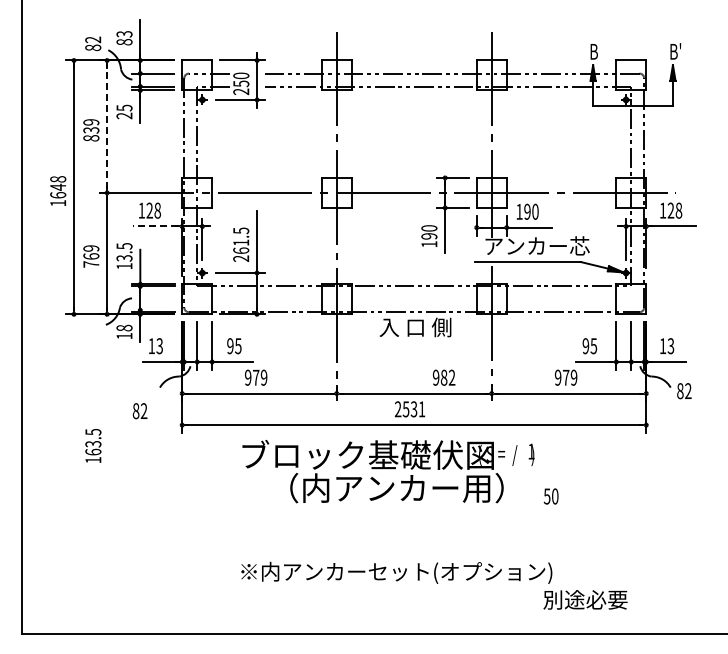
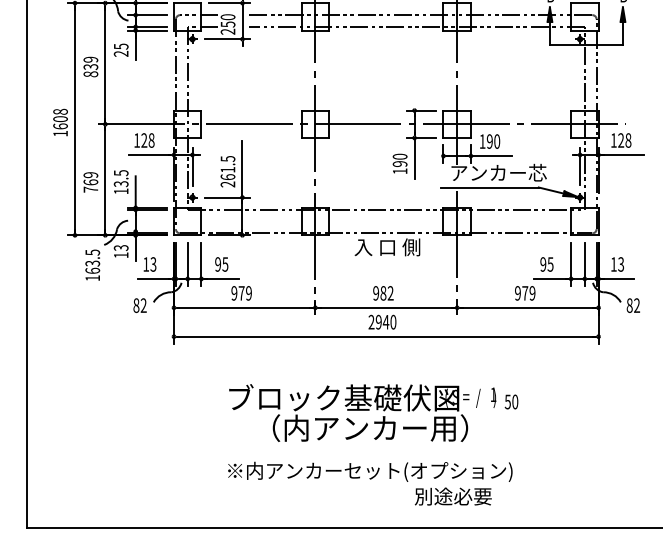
line: (107, 126) -> (105, 63), dashed -> solid
text: (58, 186) -> (60, 118), 1648 -> 1608
line: (155, 226) -> (149, 154), dashed -> solid
text: (124, 327) -> (121, 247), 18 -> 13
text: (443, 377) -> (382, 293), moved
text: (413, 409) -> (385, 322), 2531 -> 2940
text: (139, 411) -> (139, 305), moved
text: (93, 445) -> (92, 264), moved
text: (388, 471) -> (362, 412), moved
text: (585, 599) -> (453, 496), moved

